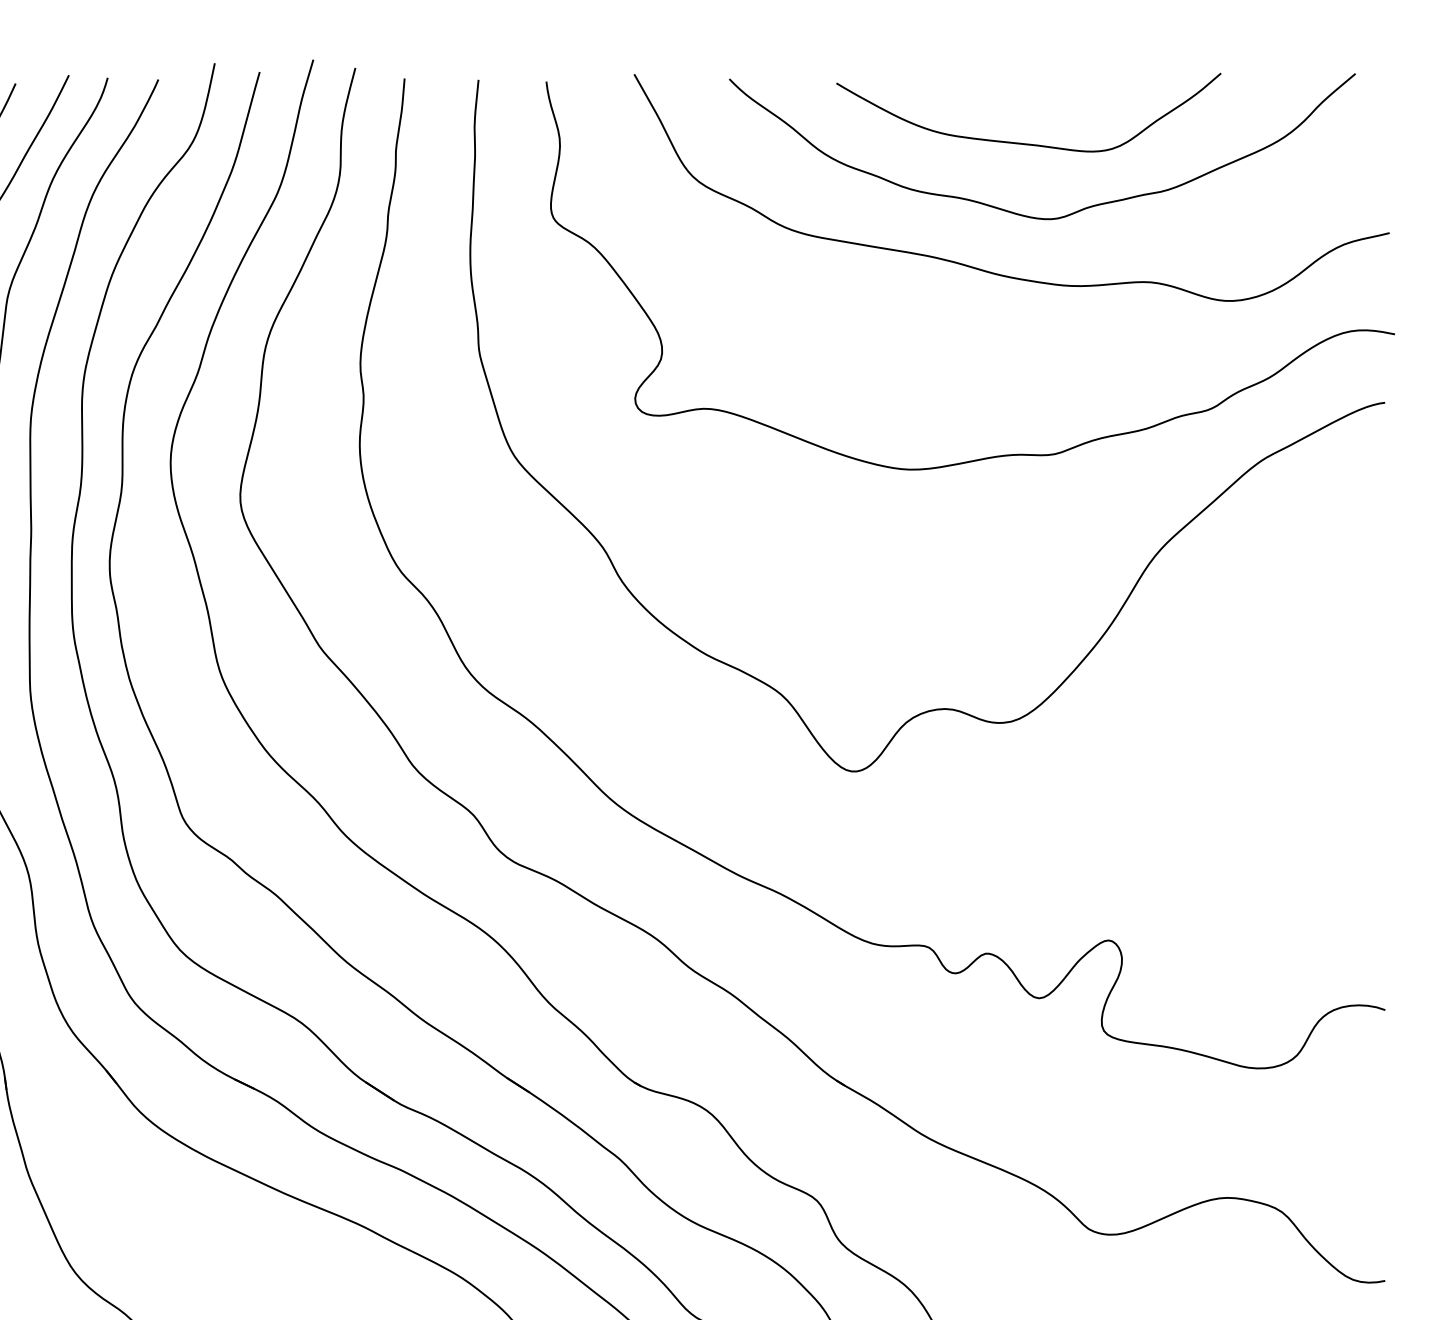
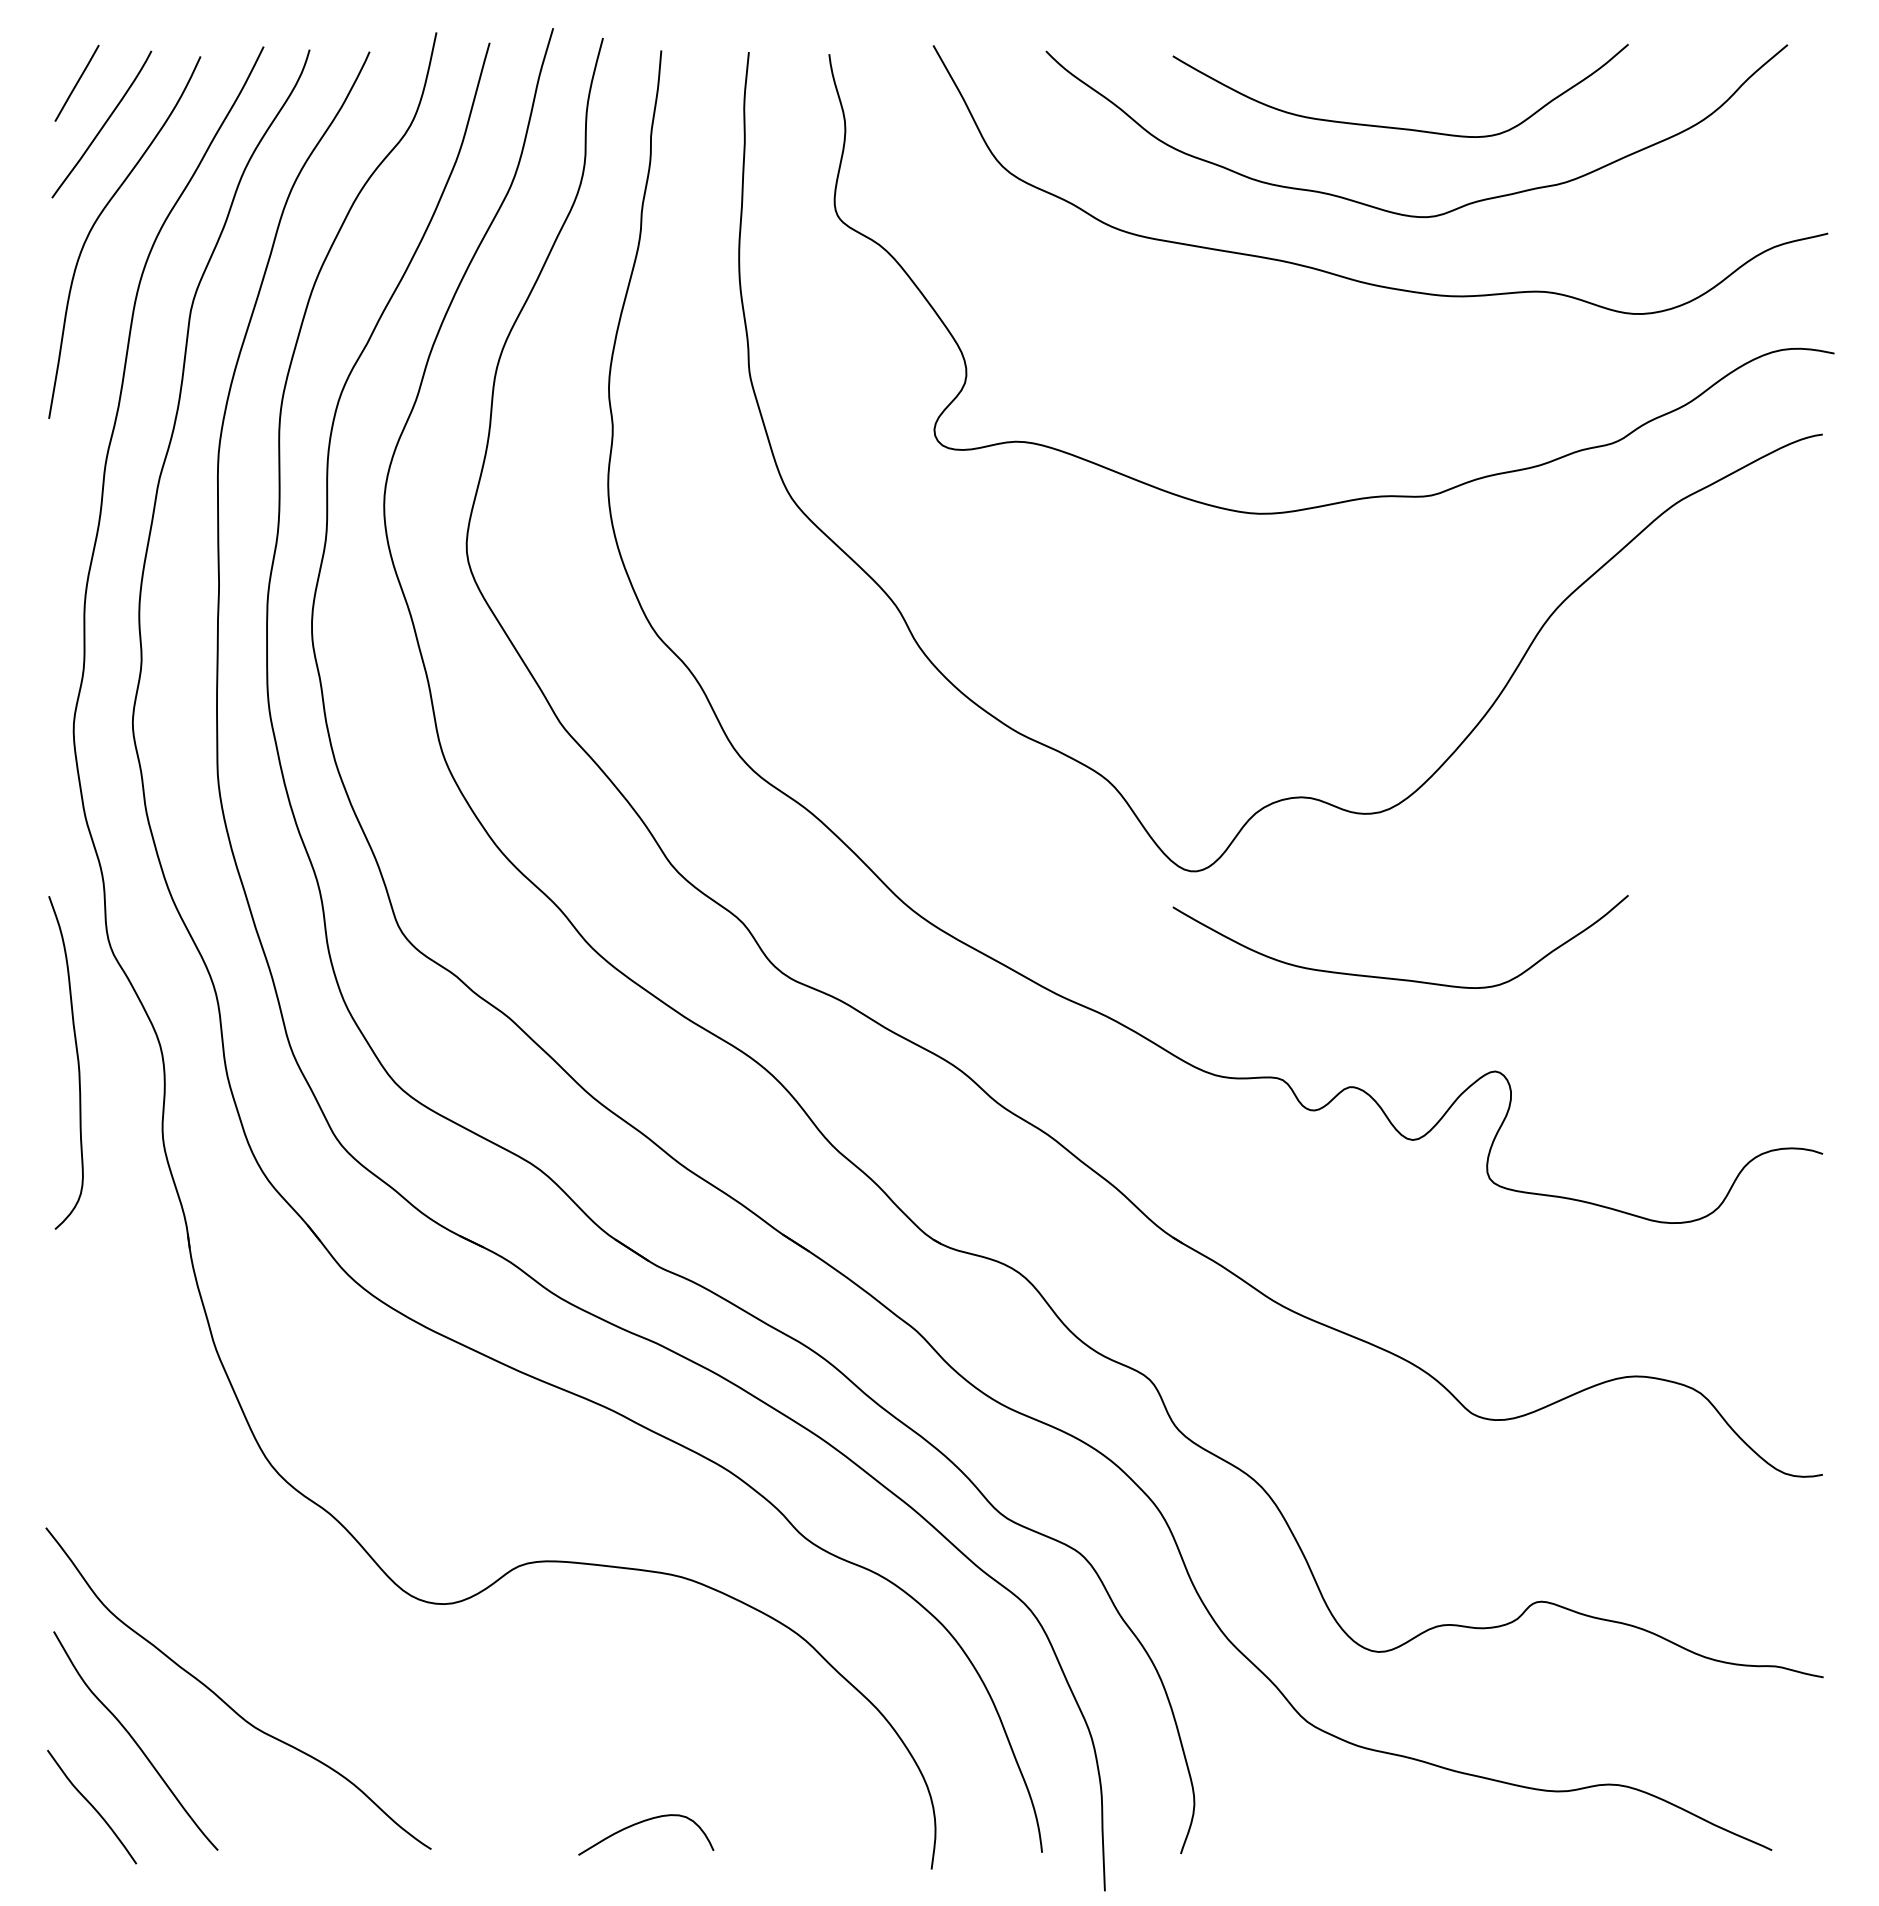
curve: (1028, 861) -> (1400, 978), added

